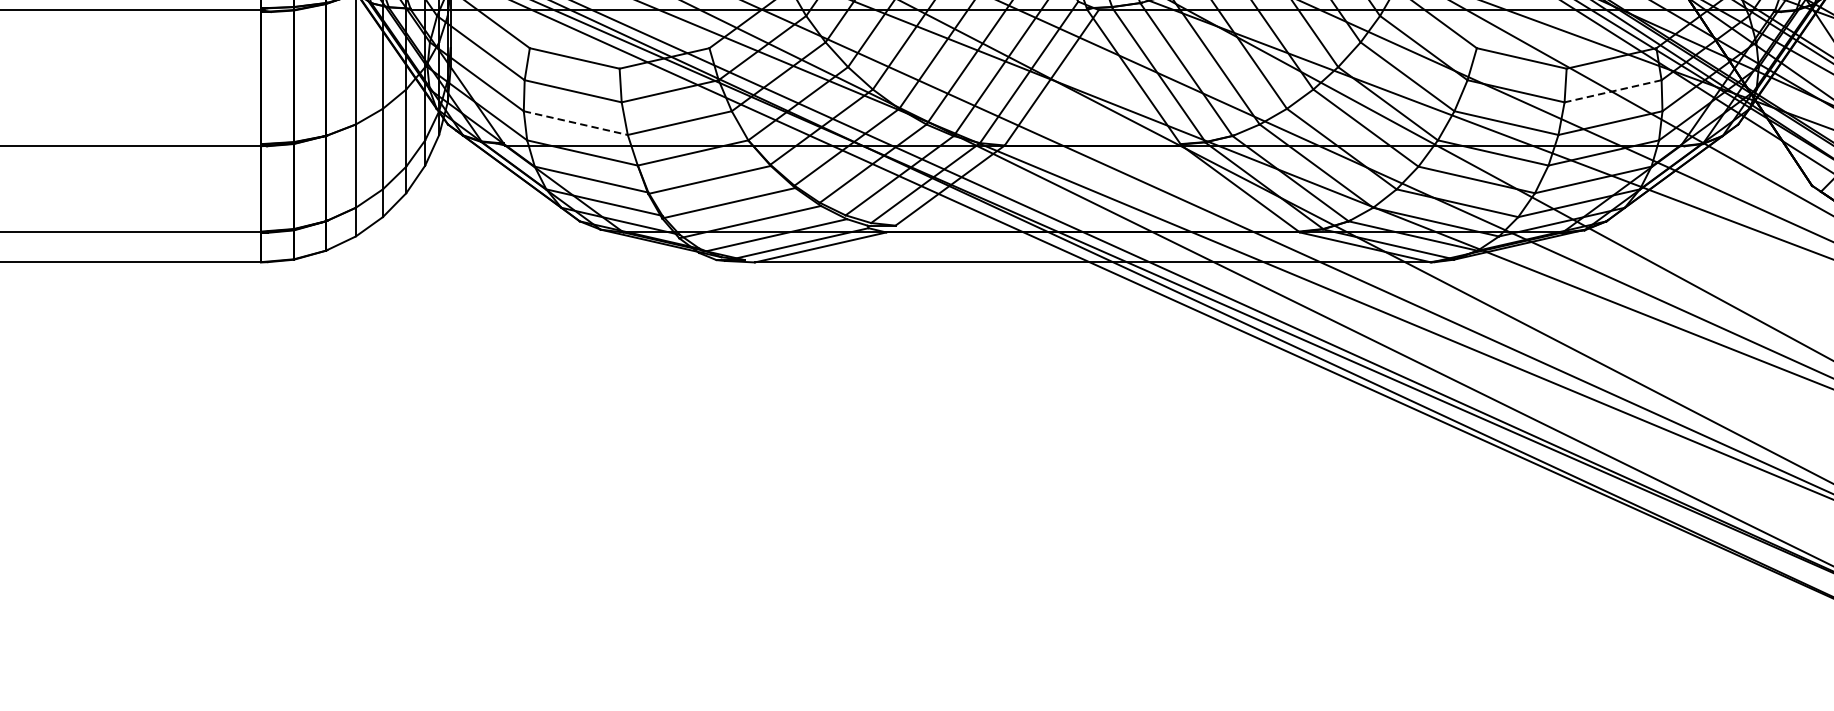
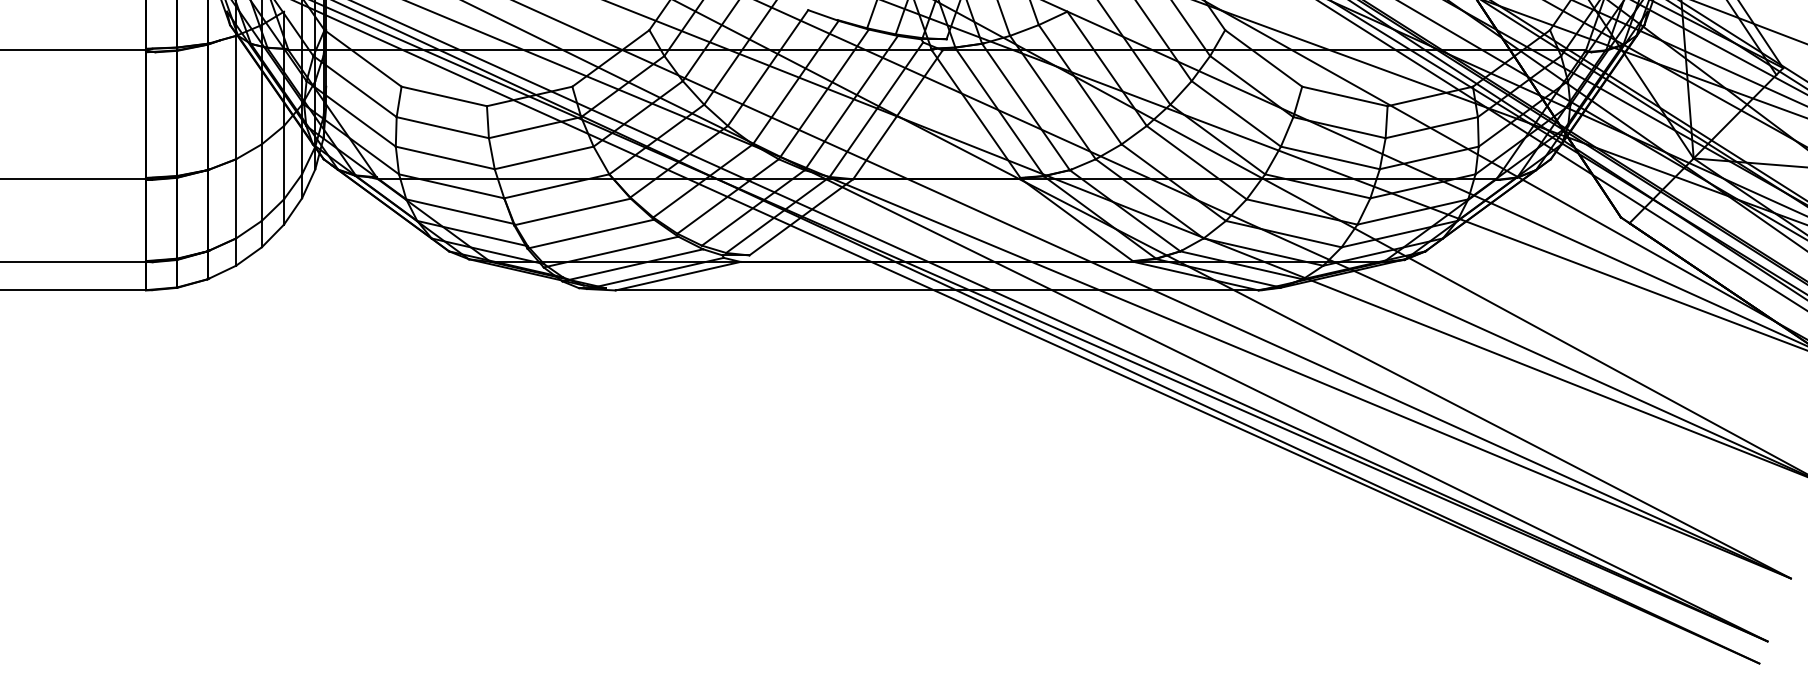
line: (1612, 91) -> (1431, 127), dashed -> solid
line: (576, 122) -> (445, 157), dashed -> solid

